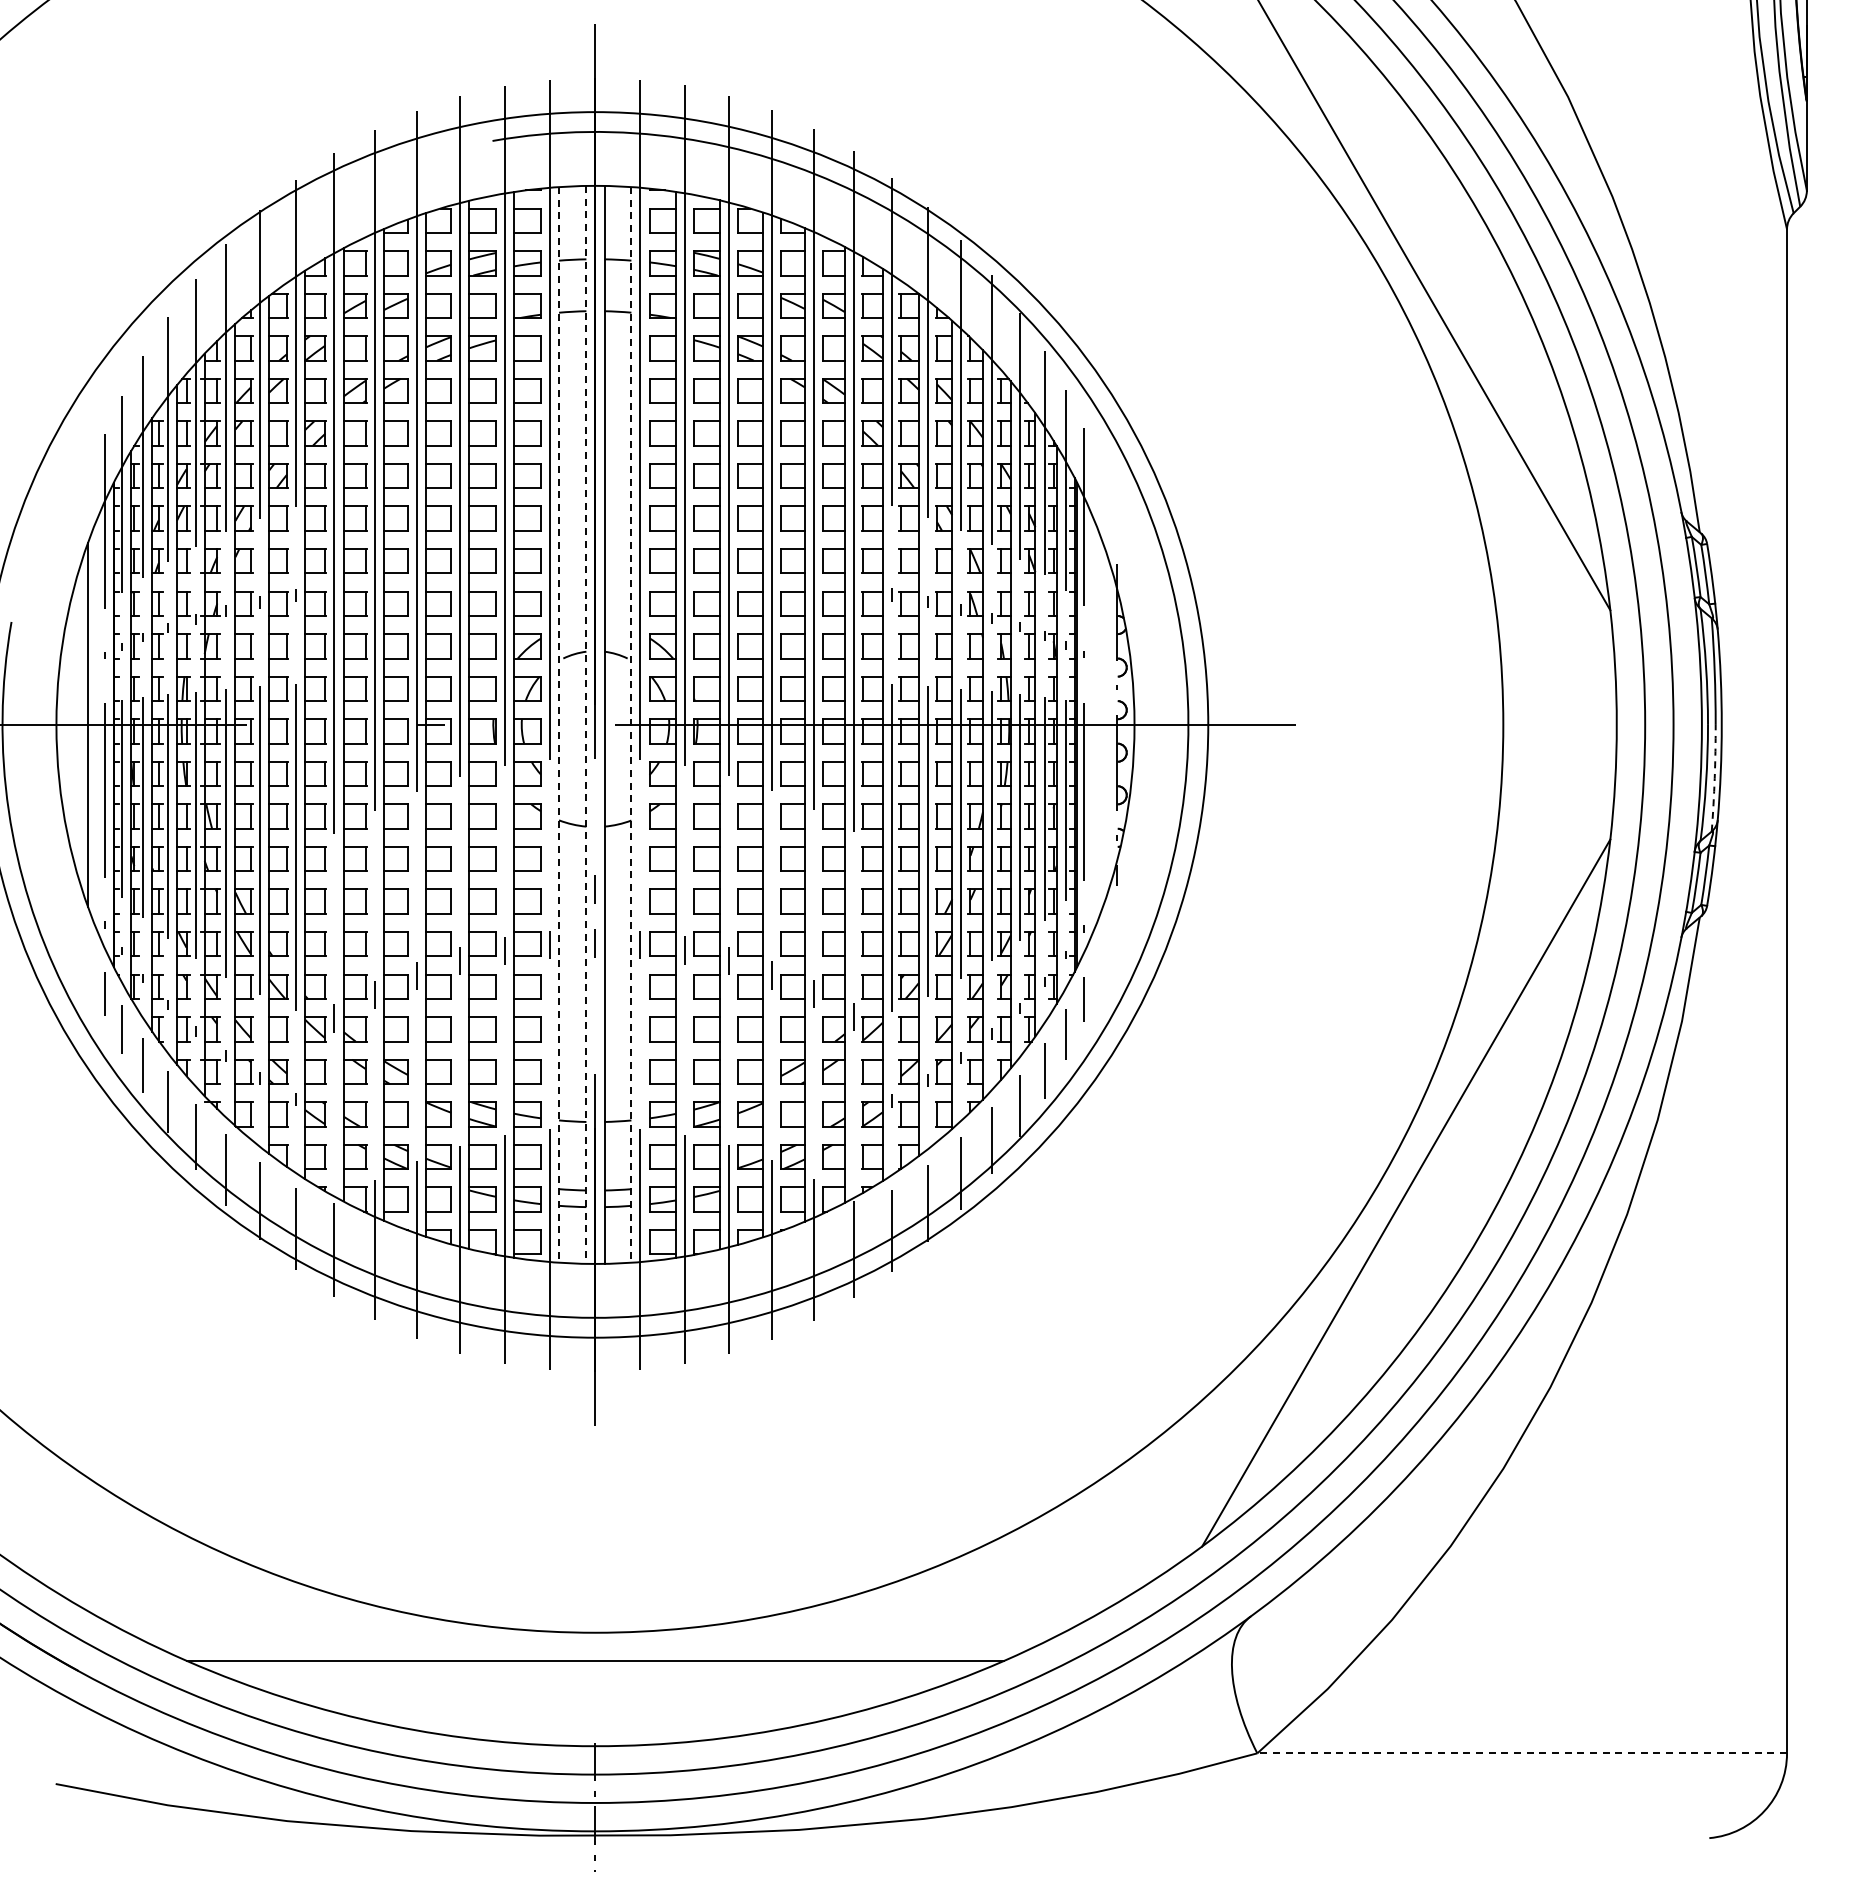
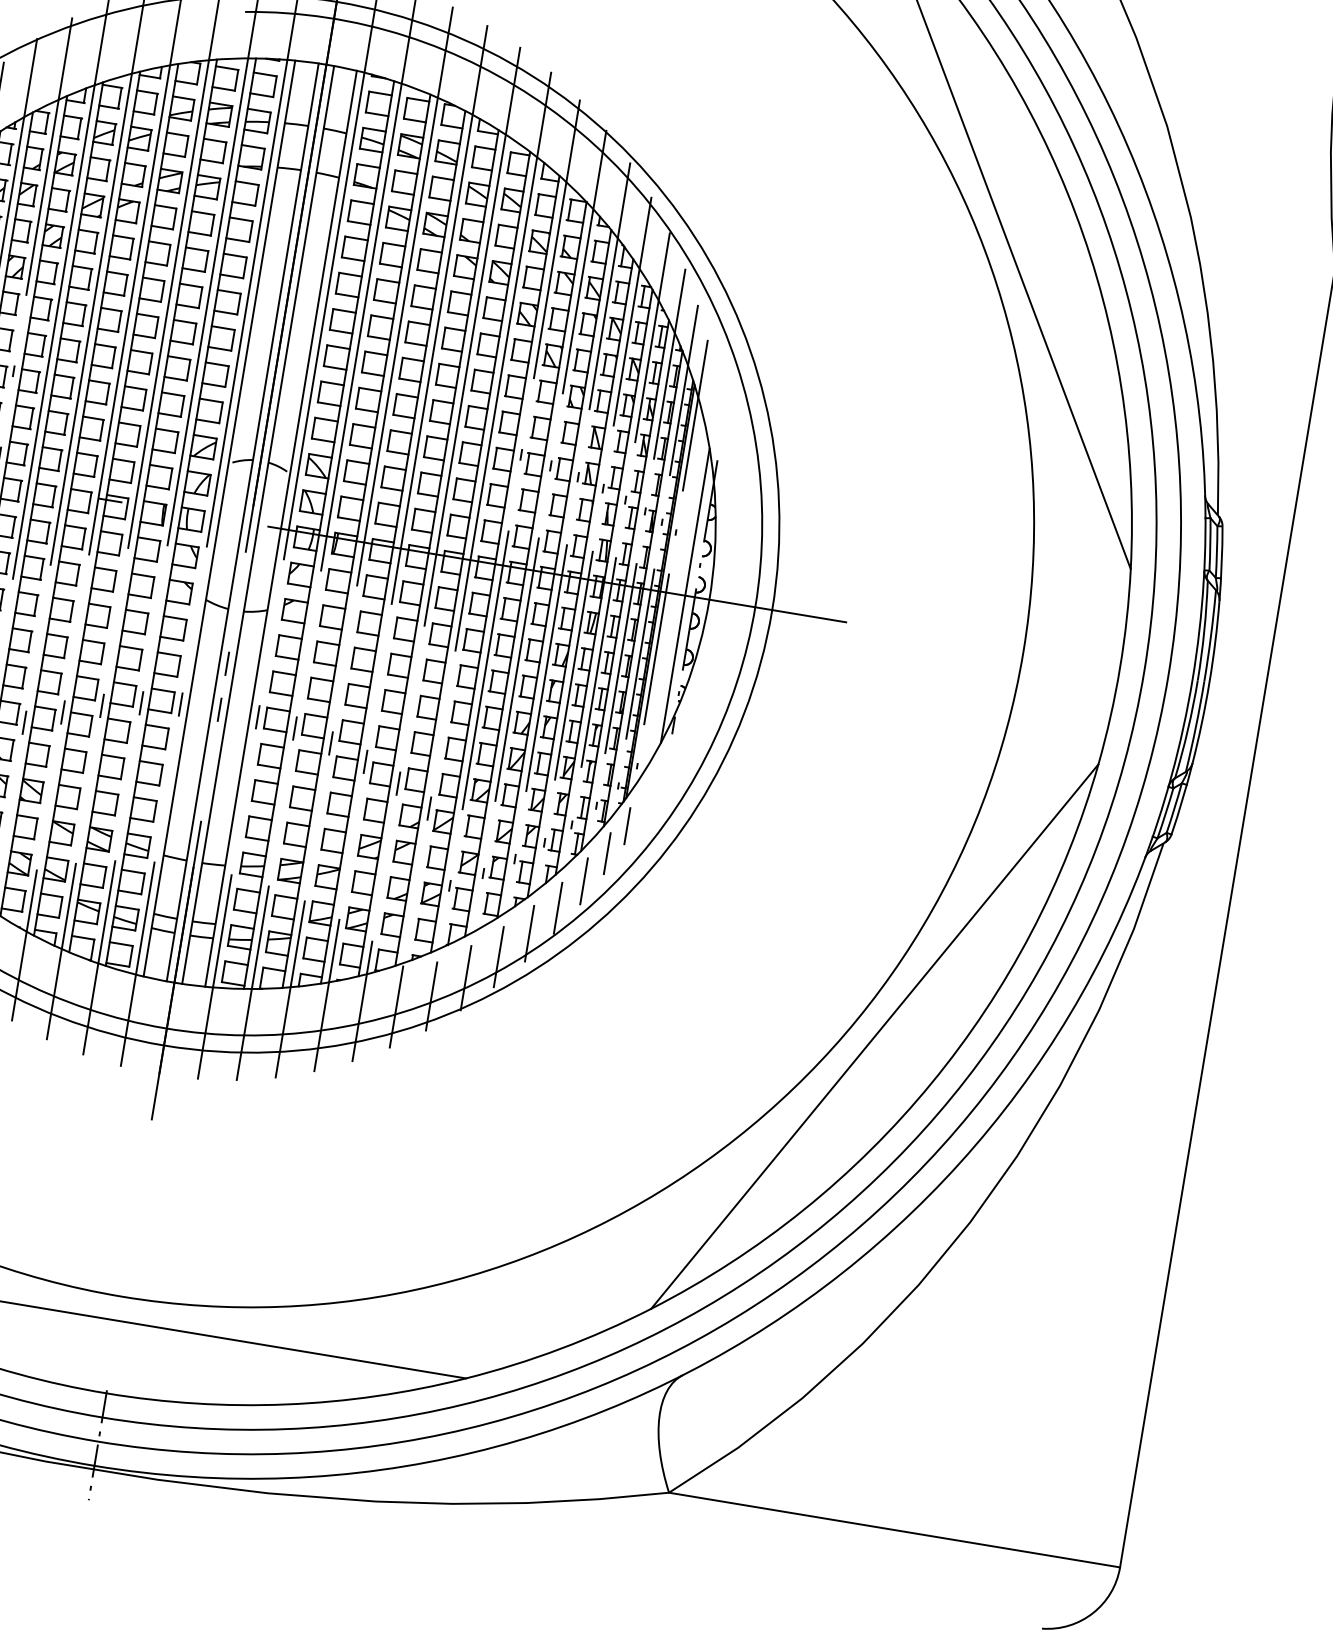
line: (559, 724) -> (219, 518), dashed -> solid
line: (586, 724) -> (242, 522), dashed -> solid
line: (631, 724) -> (281, 528), dashed -> solid
line: (1106, 724) -> (685, 595), added
arc: (1714, 778) -> (1195, 727), dashed -> solid
line: (1522, 1753) -> (894, 1530), dashed -> solid

